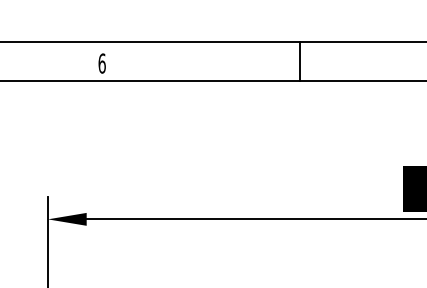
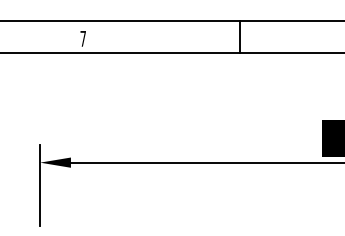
text: (102, 63) -> (83, 38), 6 -> 7

